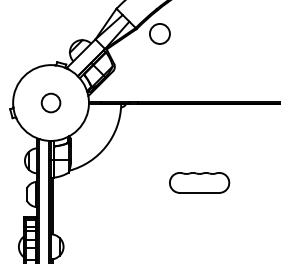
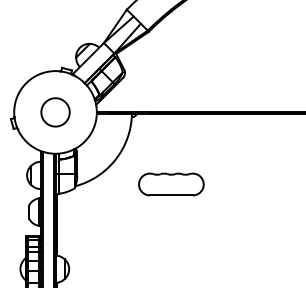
circle: (159, 33) -> (173, 36), removed
circle: (51, 103) -> (55, 112), size x1.4
part: (199, 182) -> (171, 184), moved

